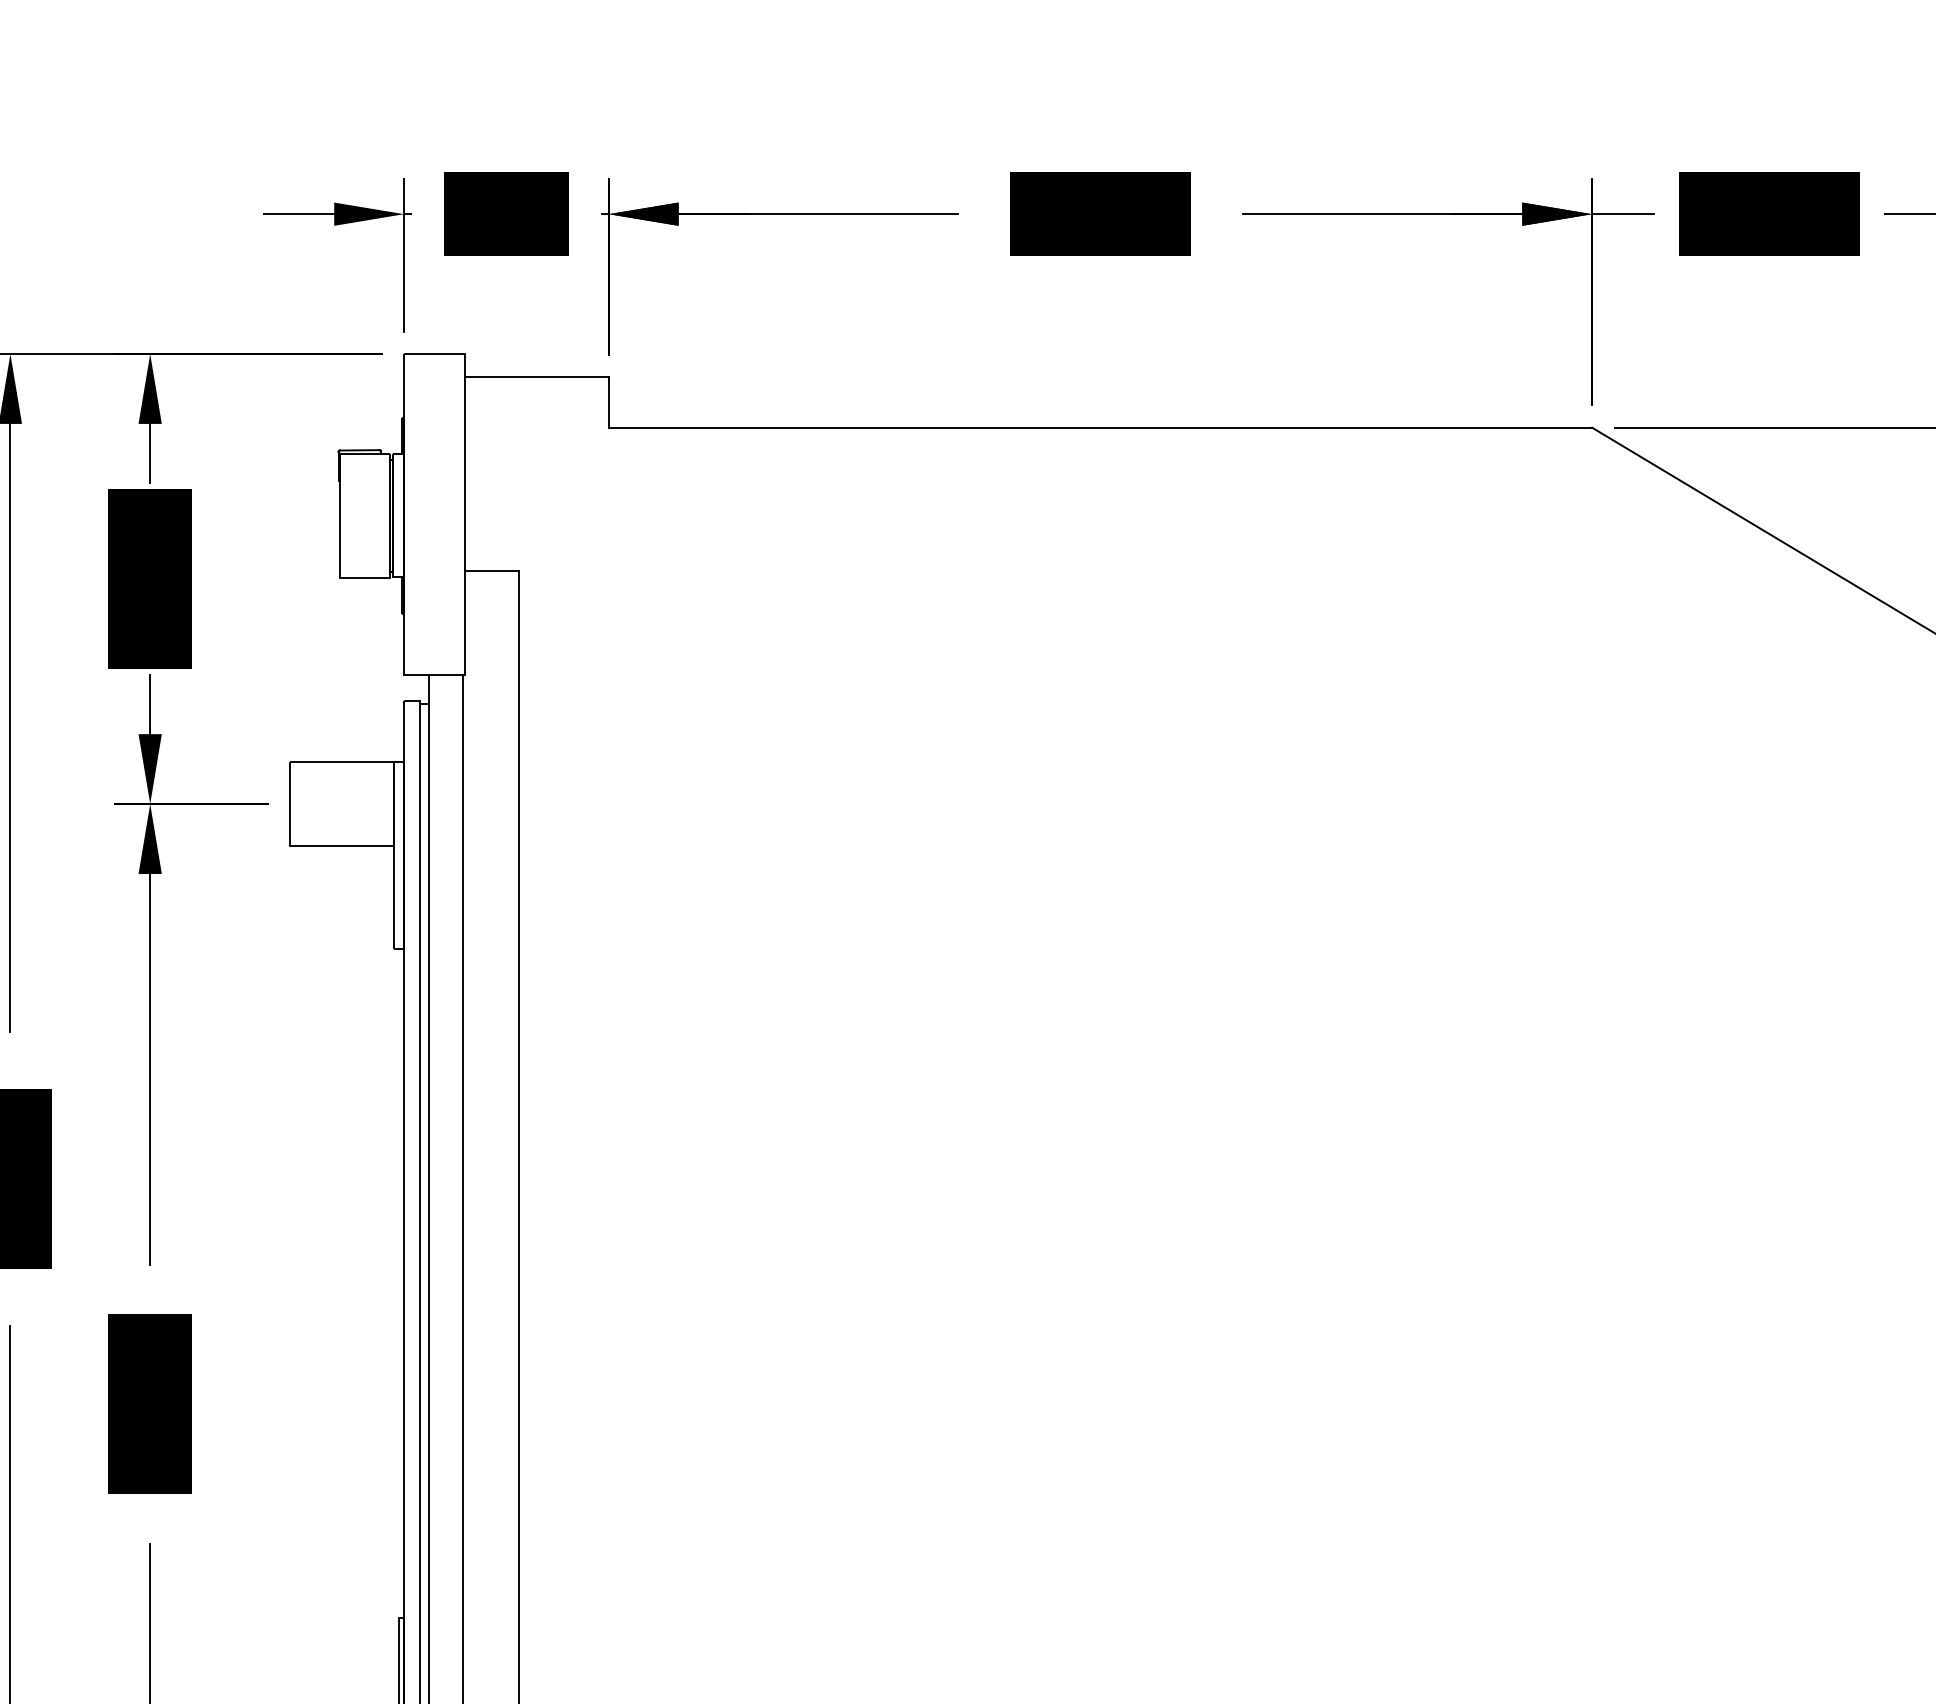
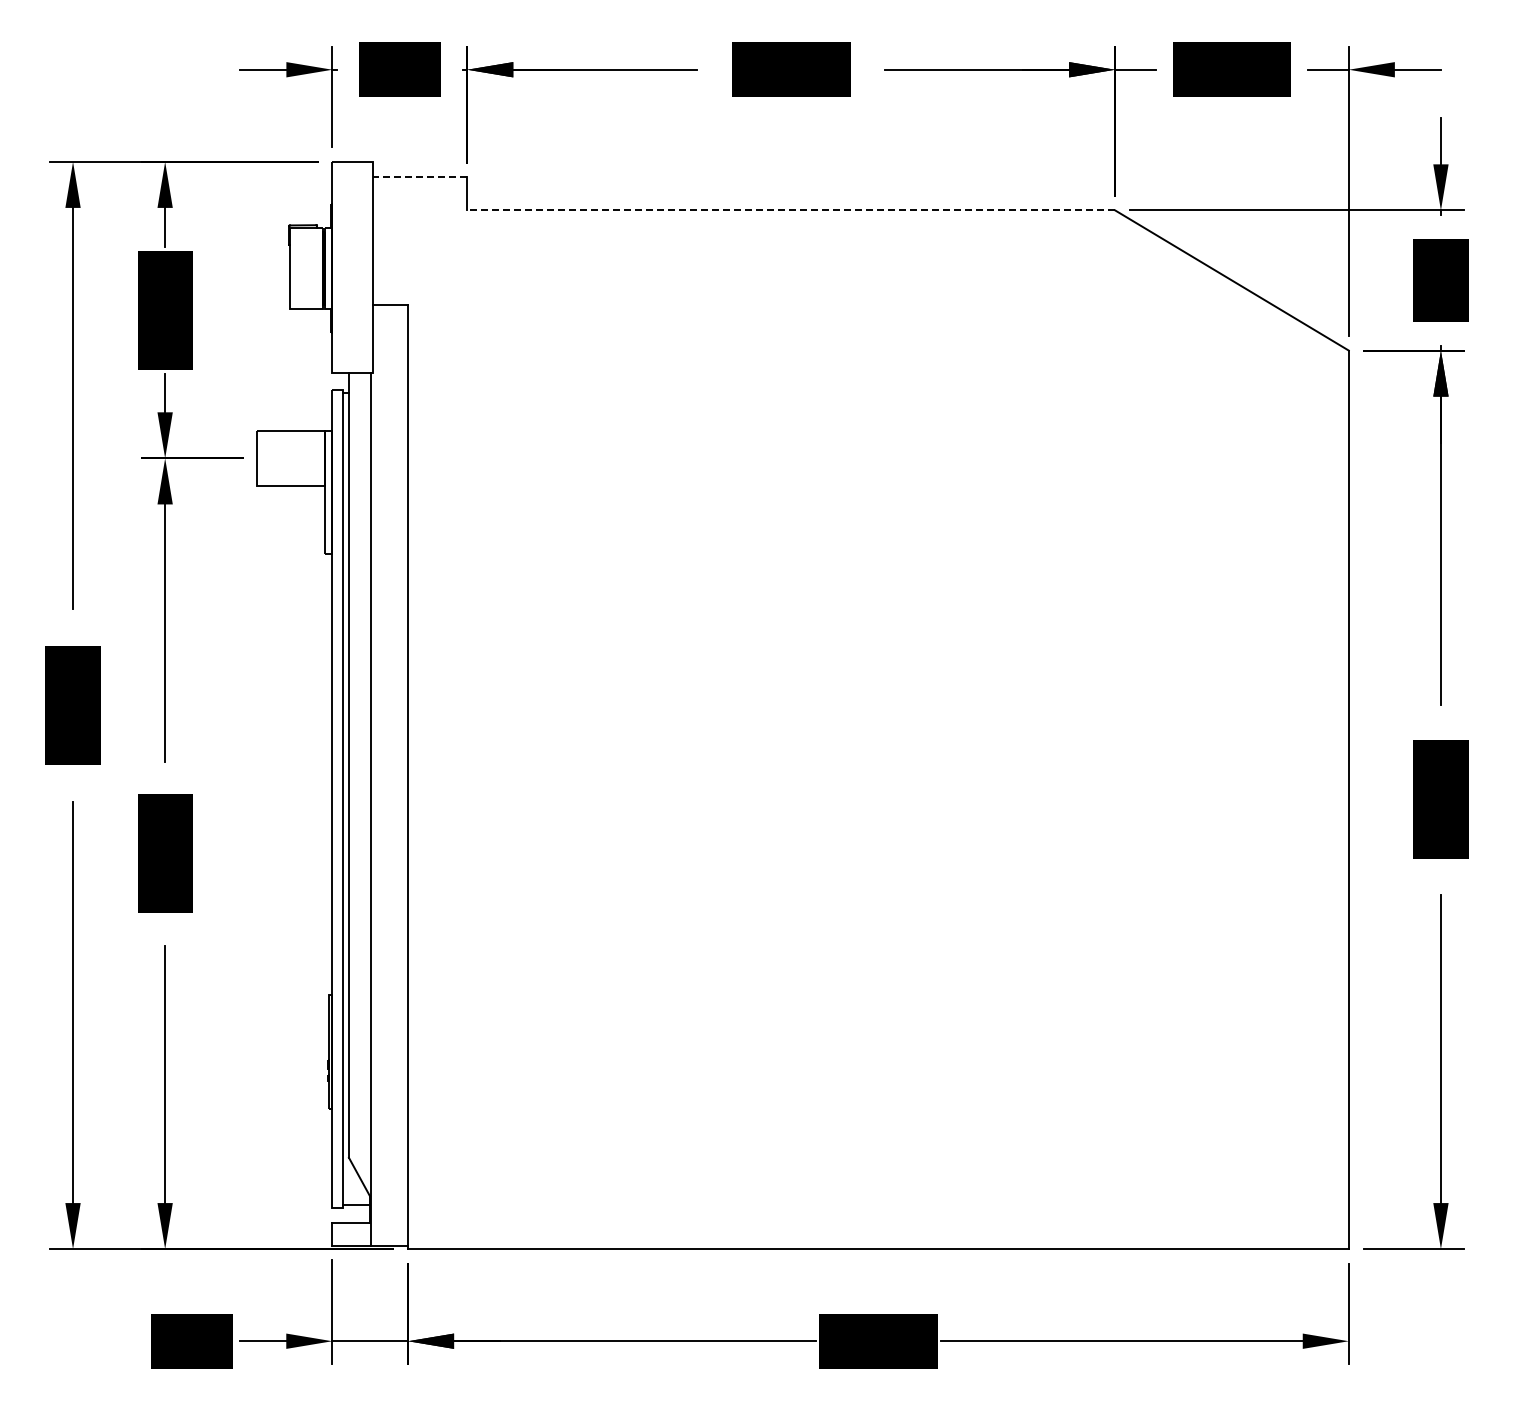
line: (536, 377) -> (419, 177), solid -> dashed
line: (1100, 427) -> (791, 210), solid -> dashed

